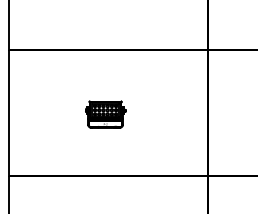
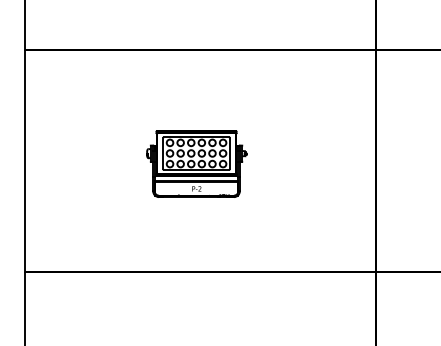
part: (105, 114) -> (196, 164), size x1.43

